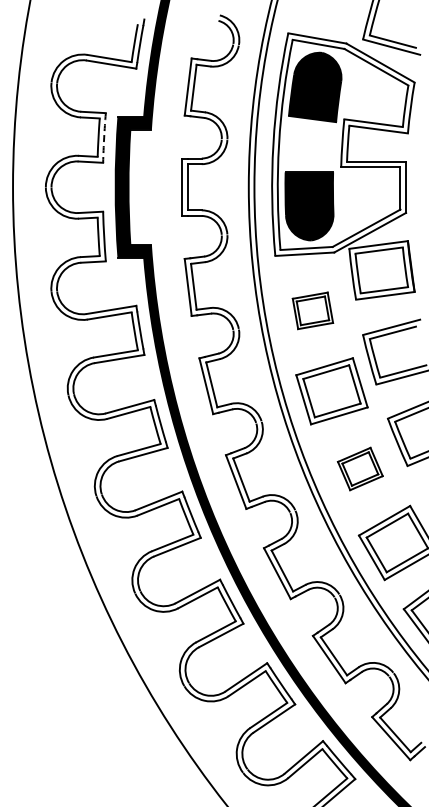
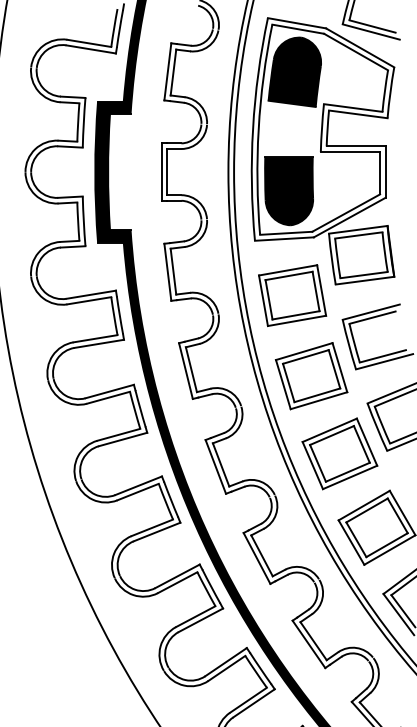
arc: (104, 137) -> (84, 122), dashed -> solid
part: (312, 310) -> (292, 295), size x1.67
part: (360, 468) -> (340, 453), size x1.67

